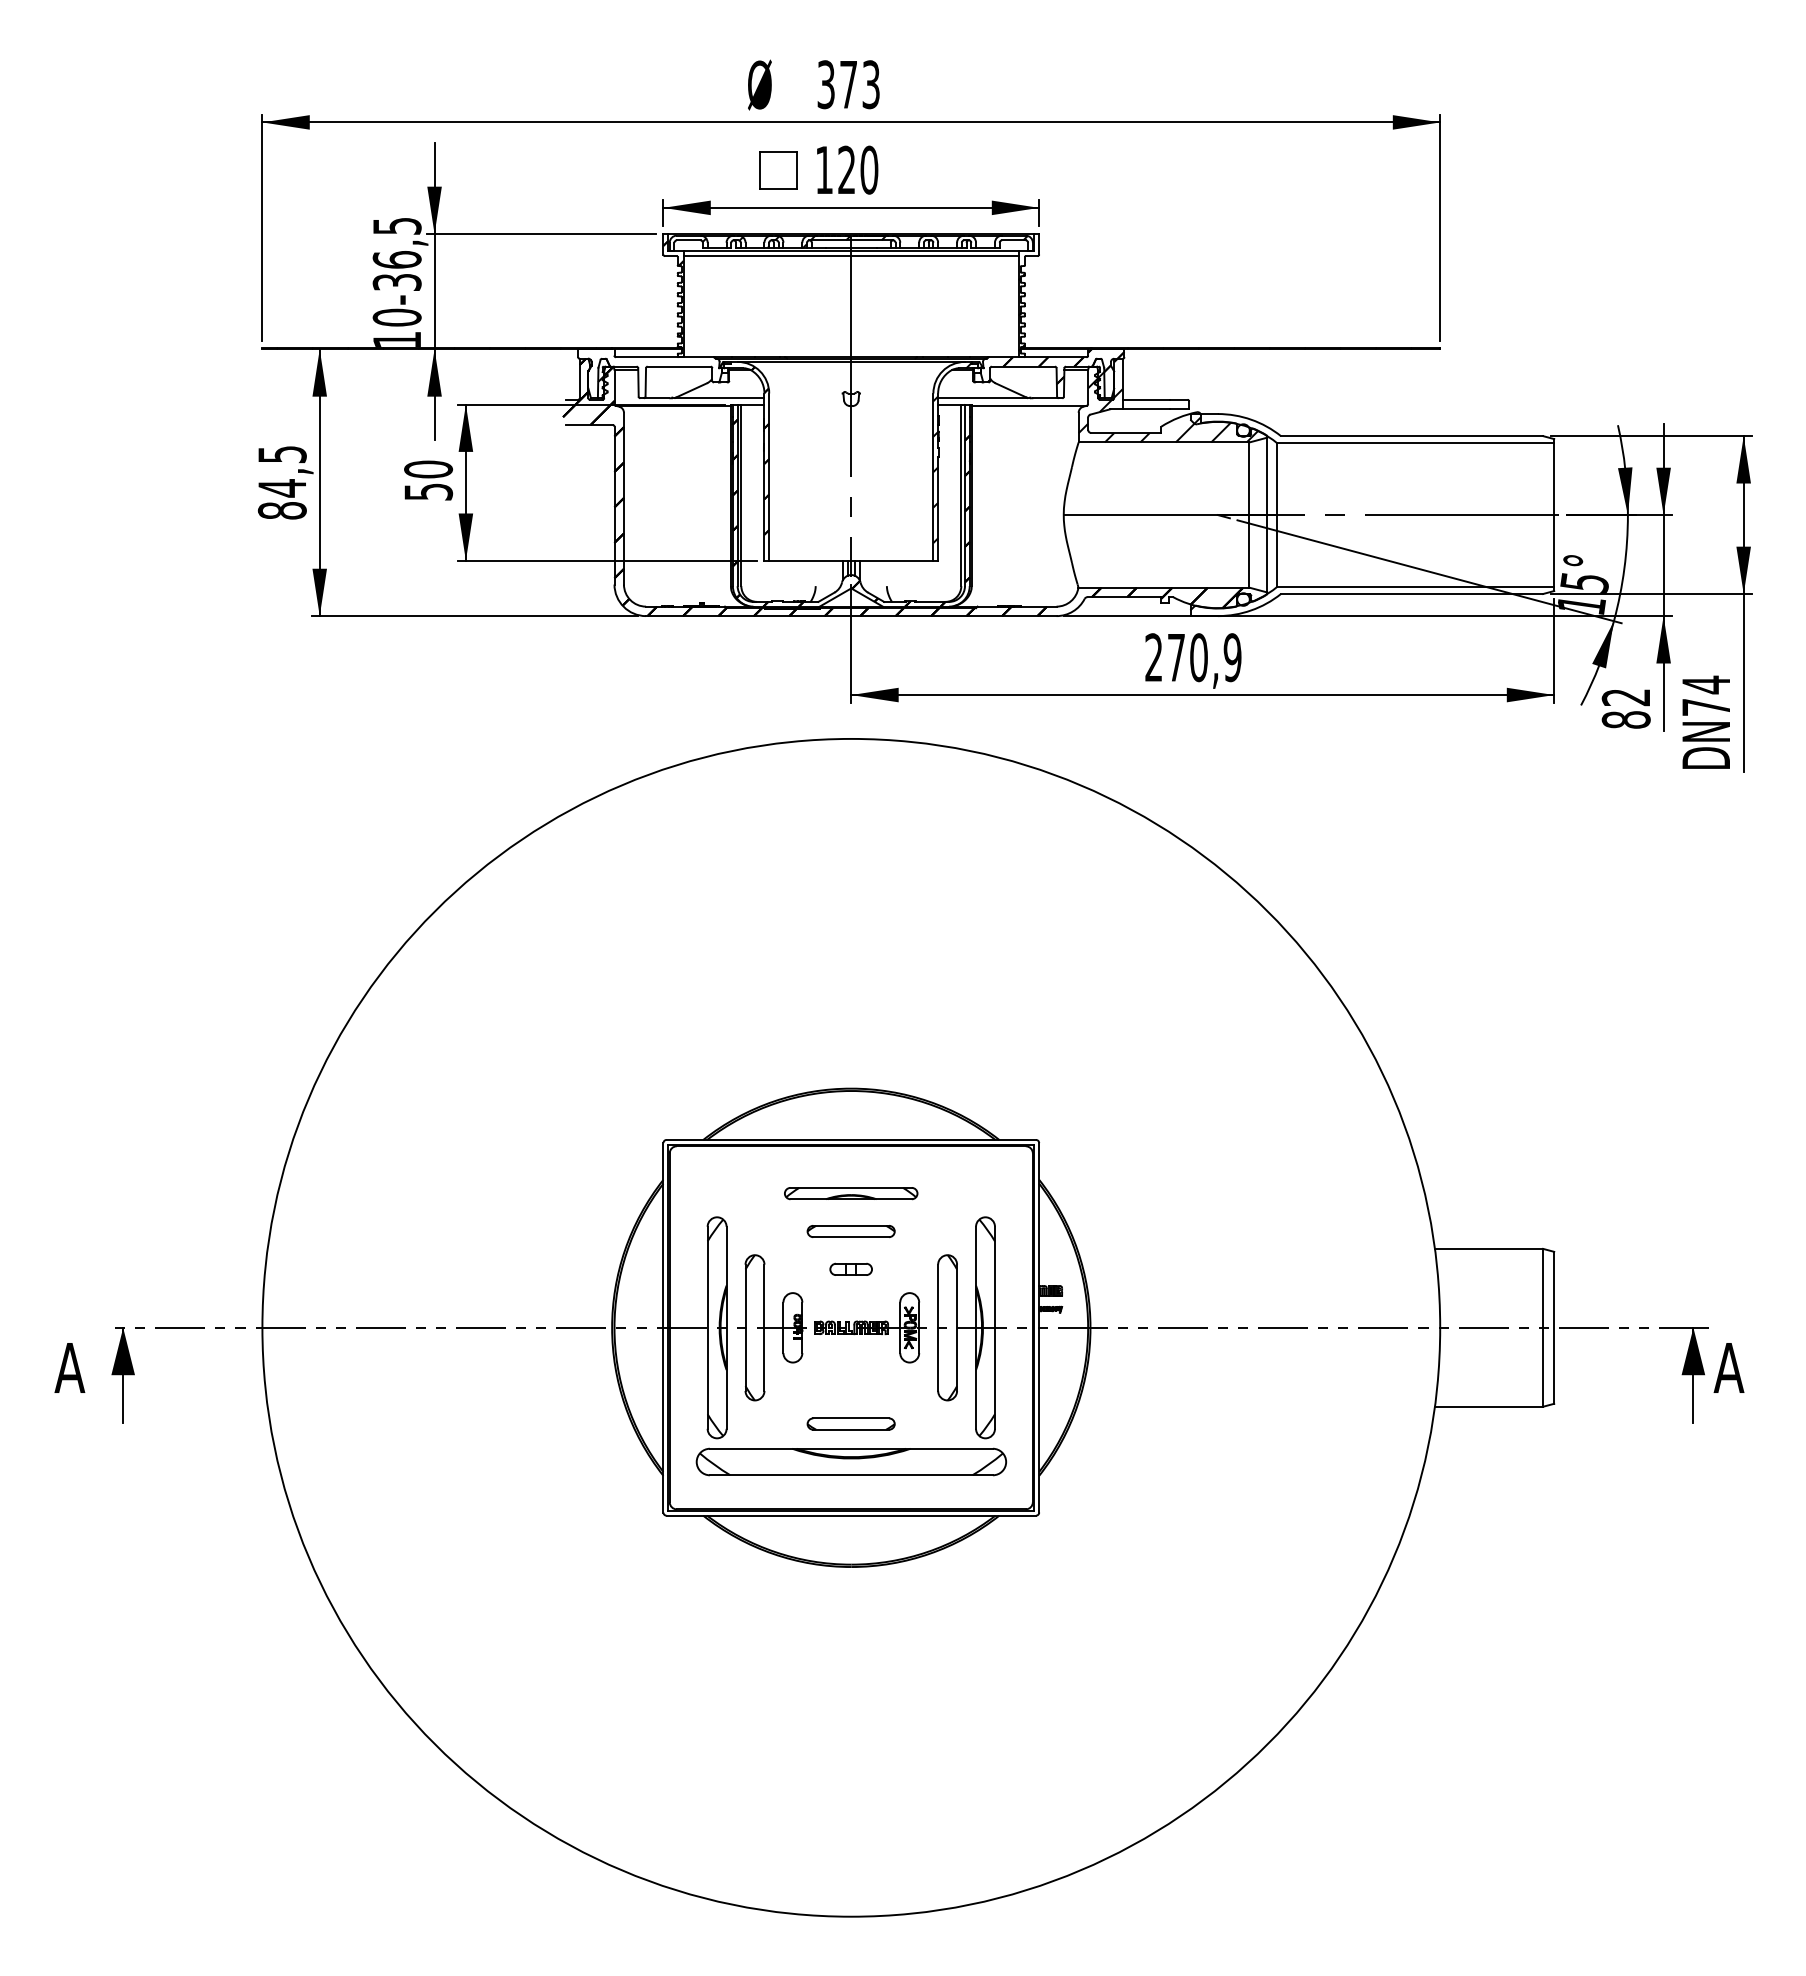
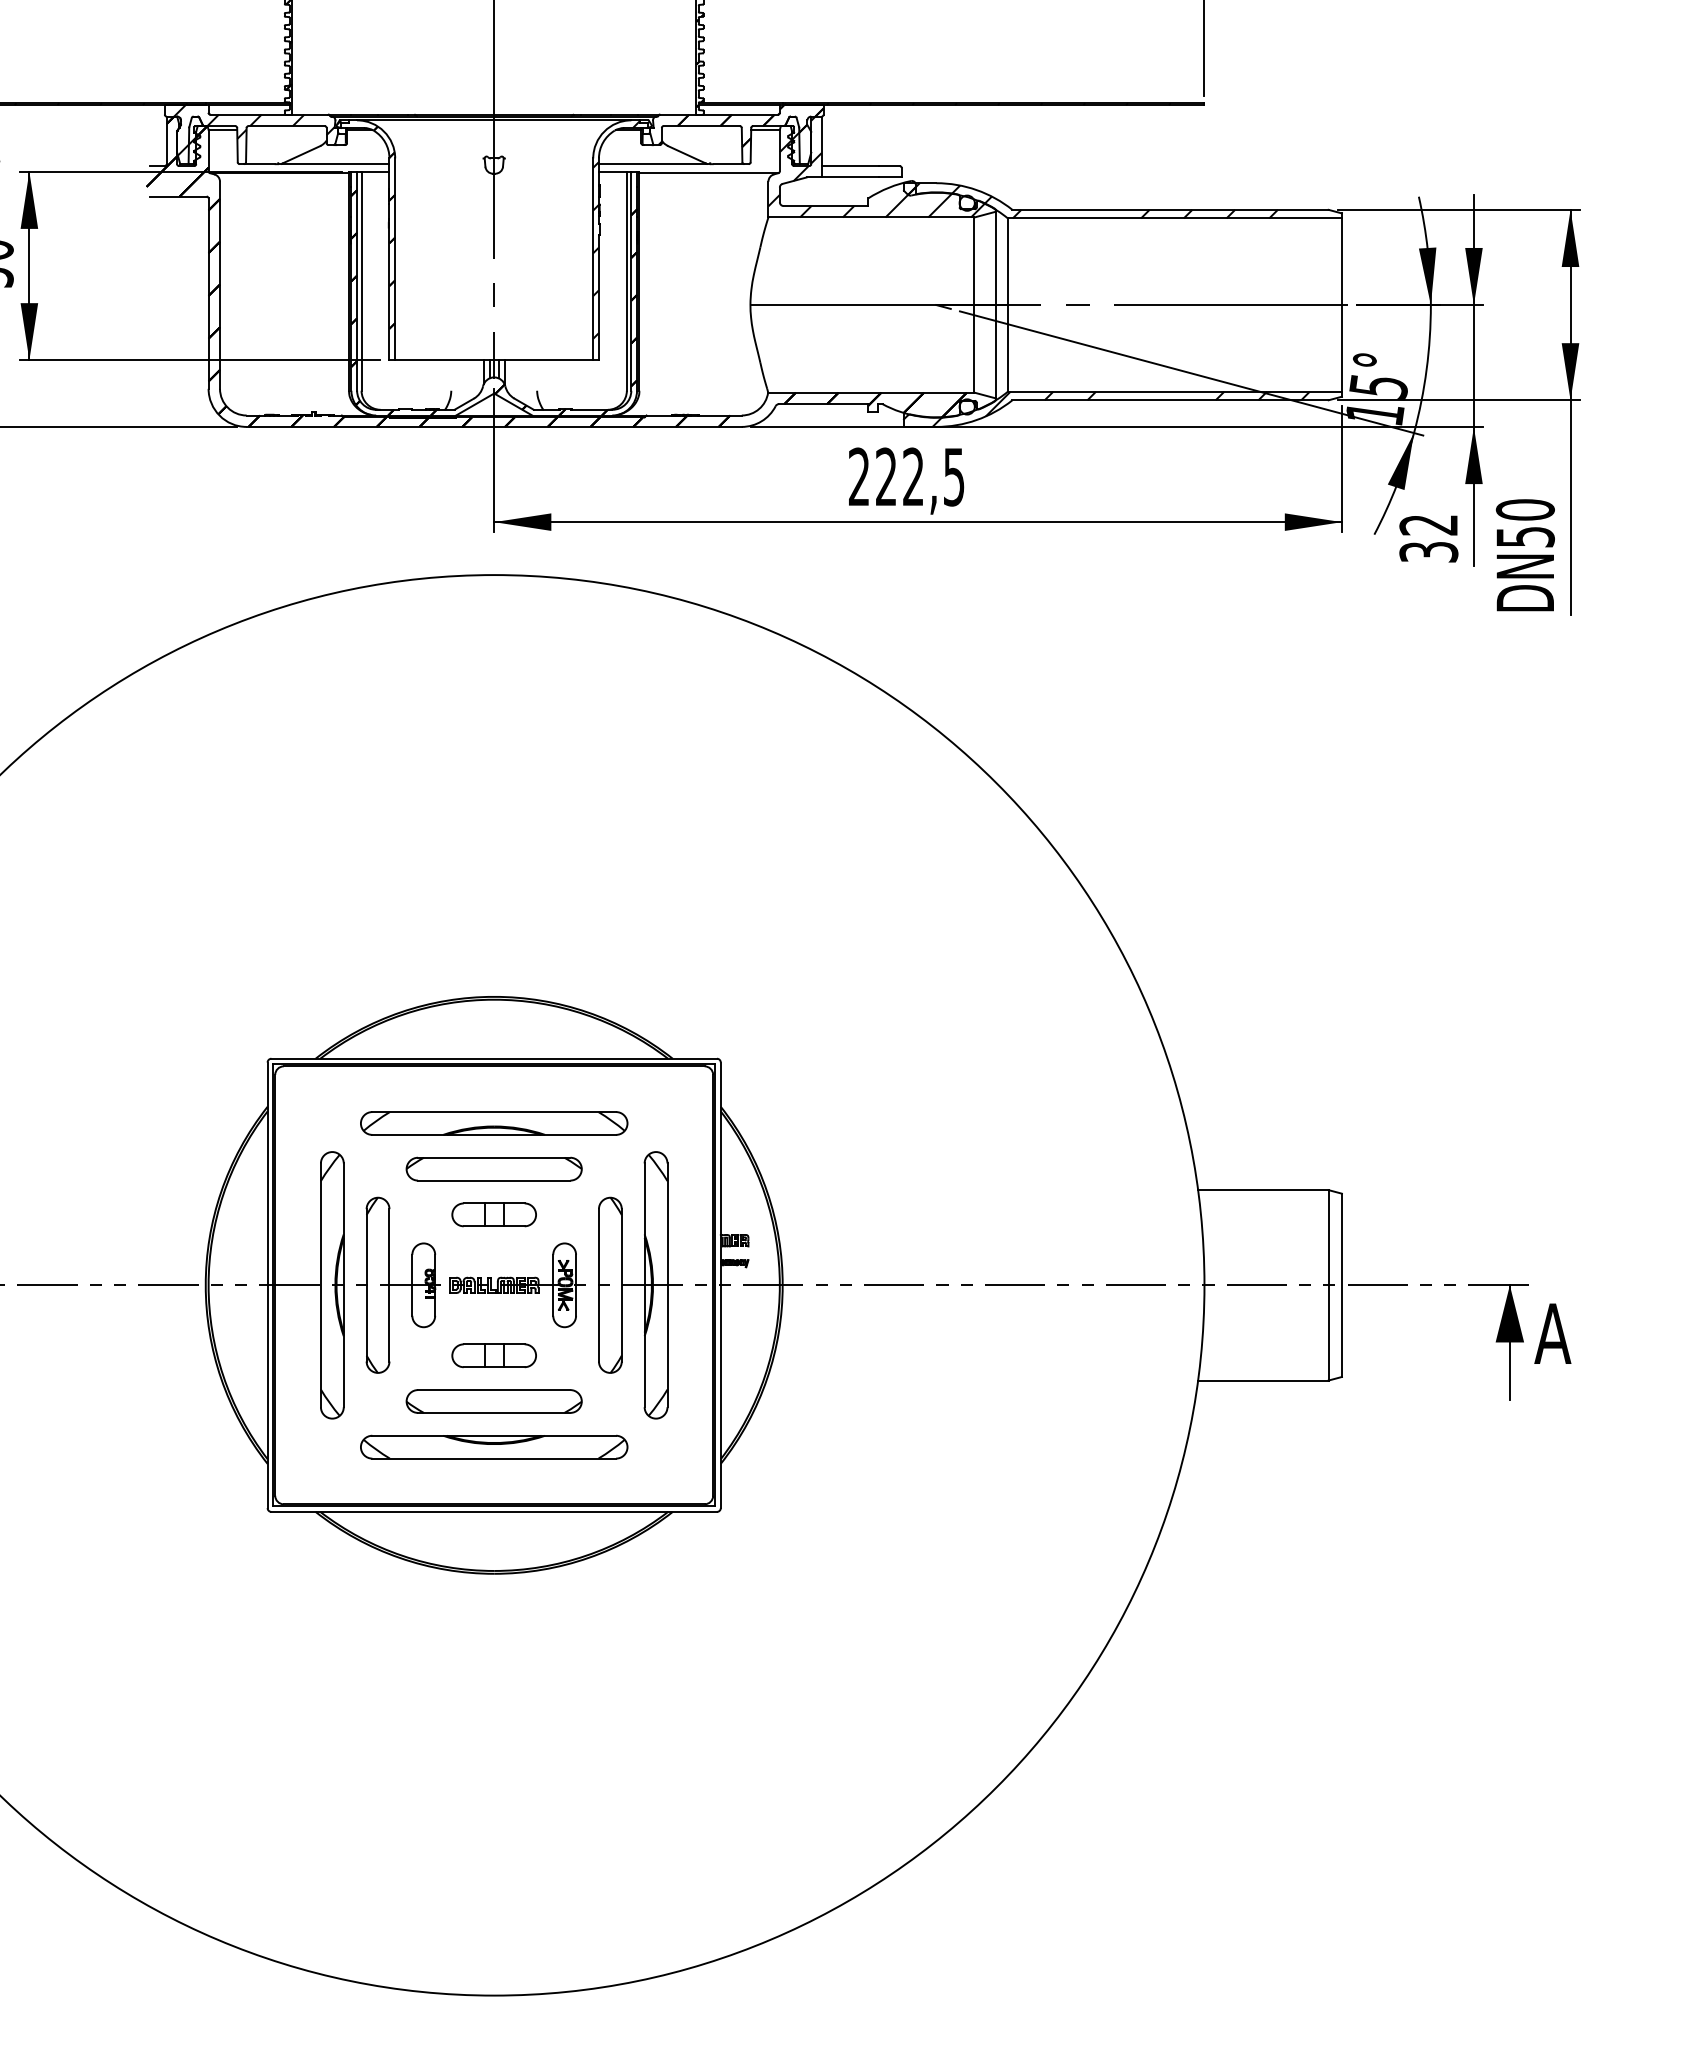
hatch: (652, 370) -> (254, 130), added
hatch: (1347, 428) -> (1092, 200), added
hatch: (1370, 601) -> (1120, 409), added
text: (1204, 657) -> (920, 476), 270,9 -> 222,5
text: (1705, 695) -> (1524, 522), DN74 -> DN50
text: (1625, 719) -> (1427, 551), 82 -> 32
part: (850, 1193) -> (493, 1123), size x1.67
part: (850, 1231) -> (493, 1169), size x1.67
part: (850, 1269) -> (493, 1214), size x1.67
part: (850, 1385) -> (493, 1354), added
part: (850, 1423) -> (493, 1400), size x1.67
part: (850, 1461) -> (493, 1446), size x0.71

